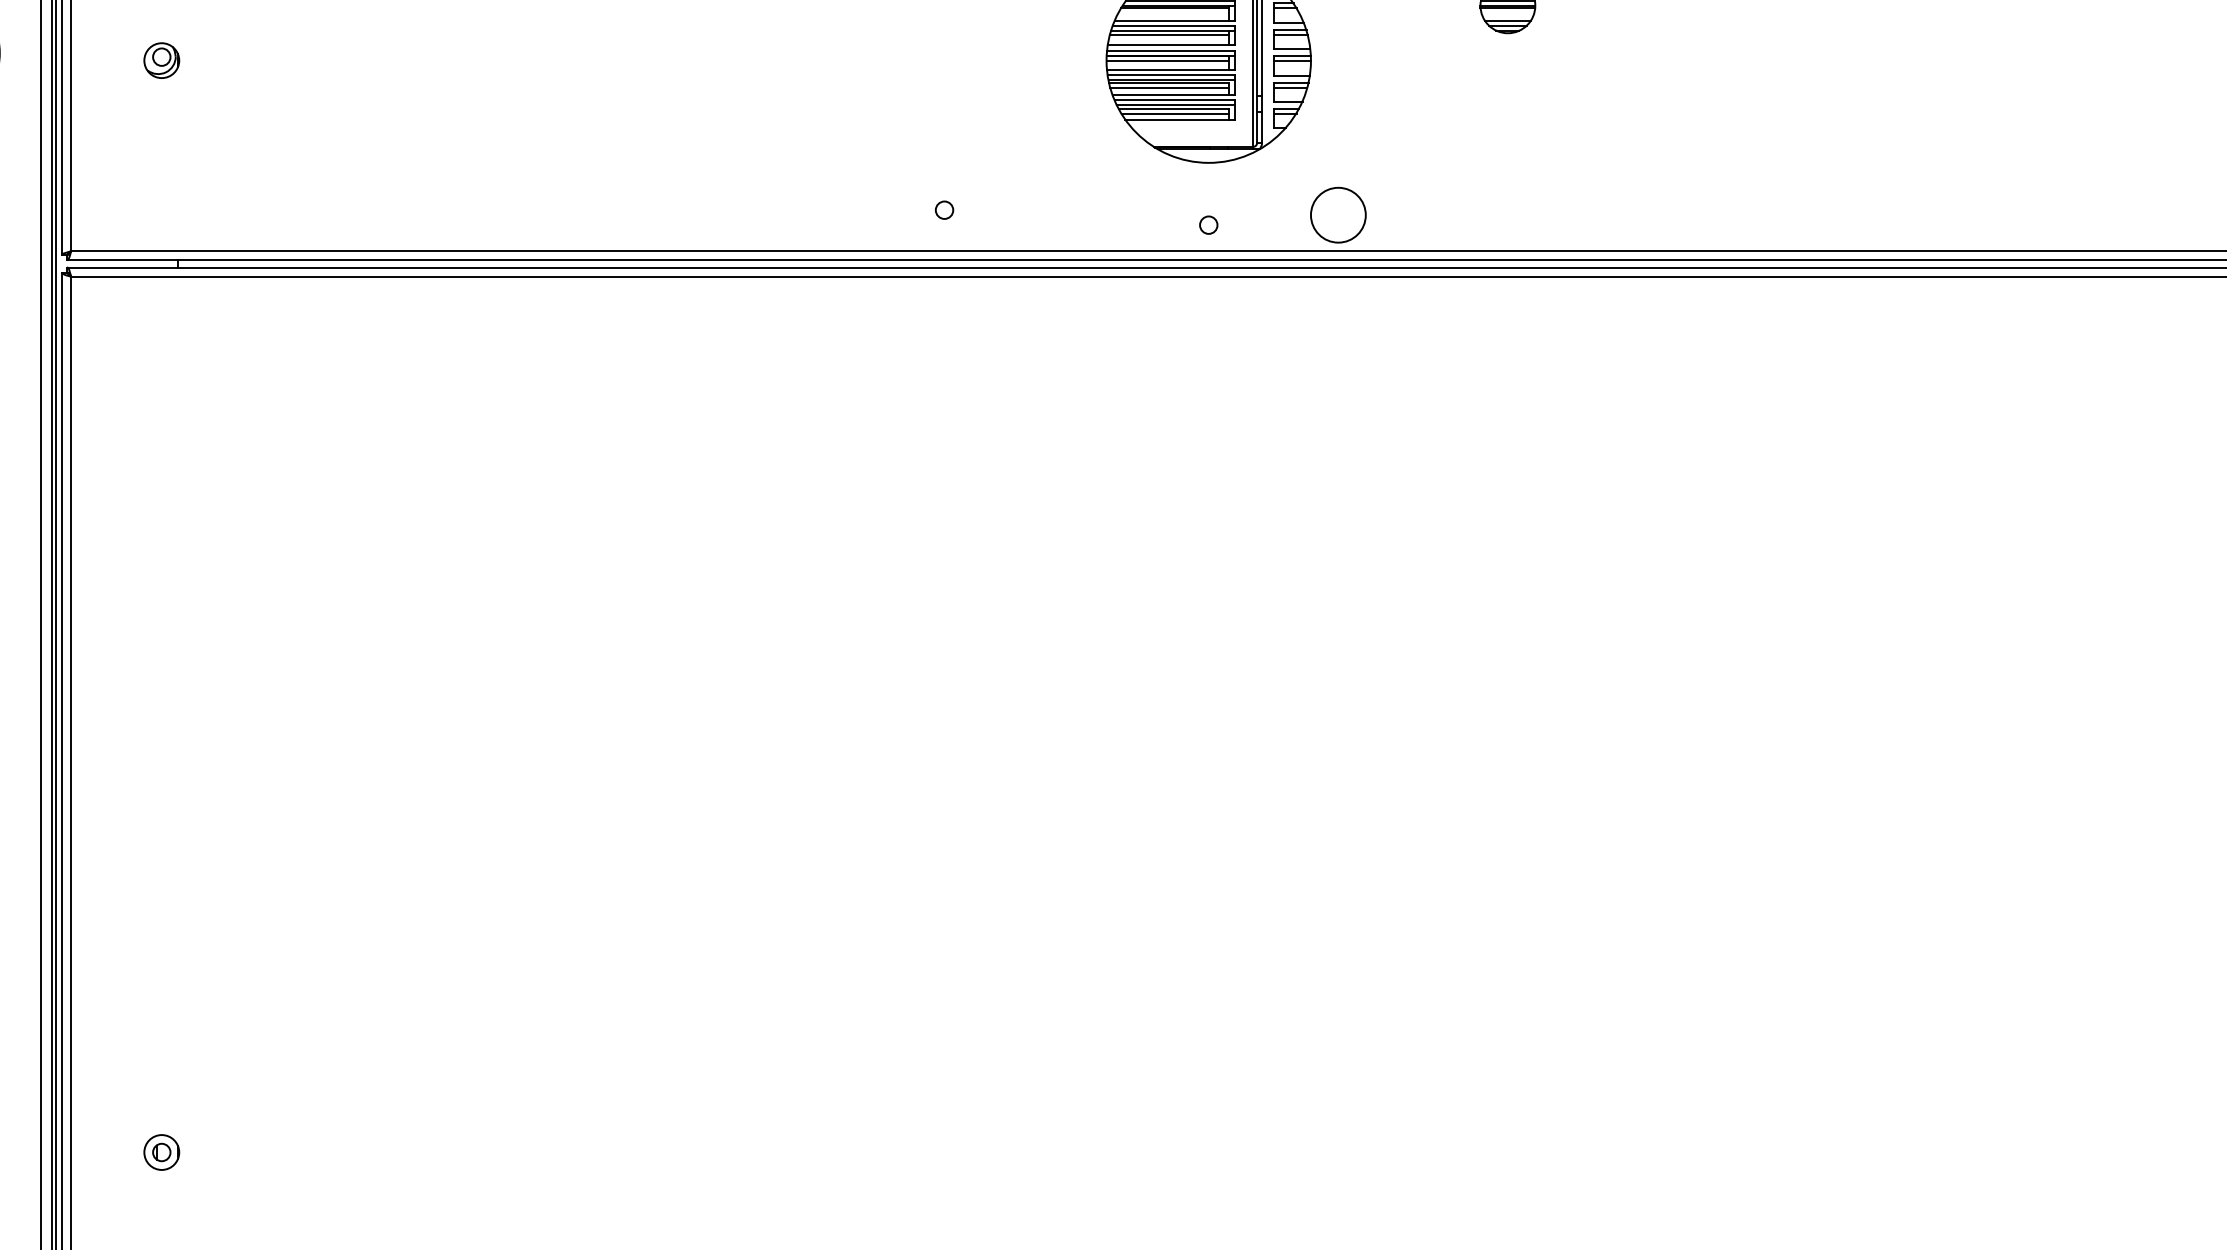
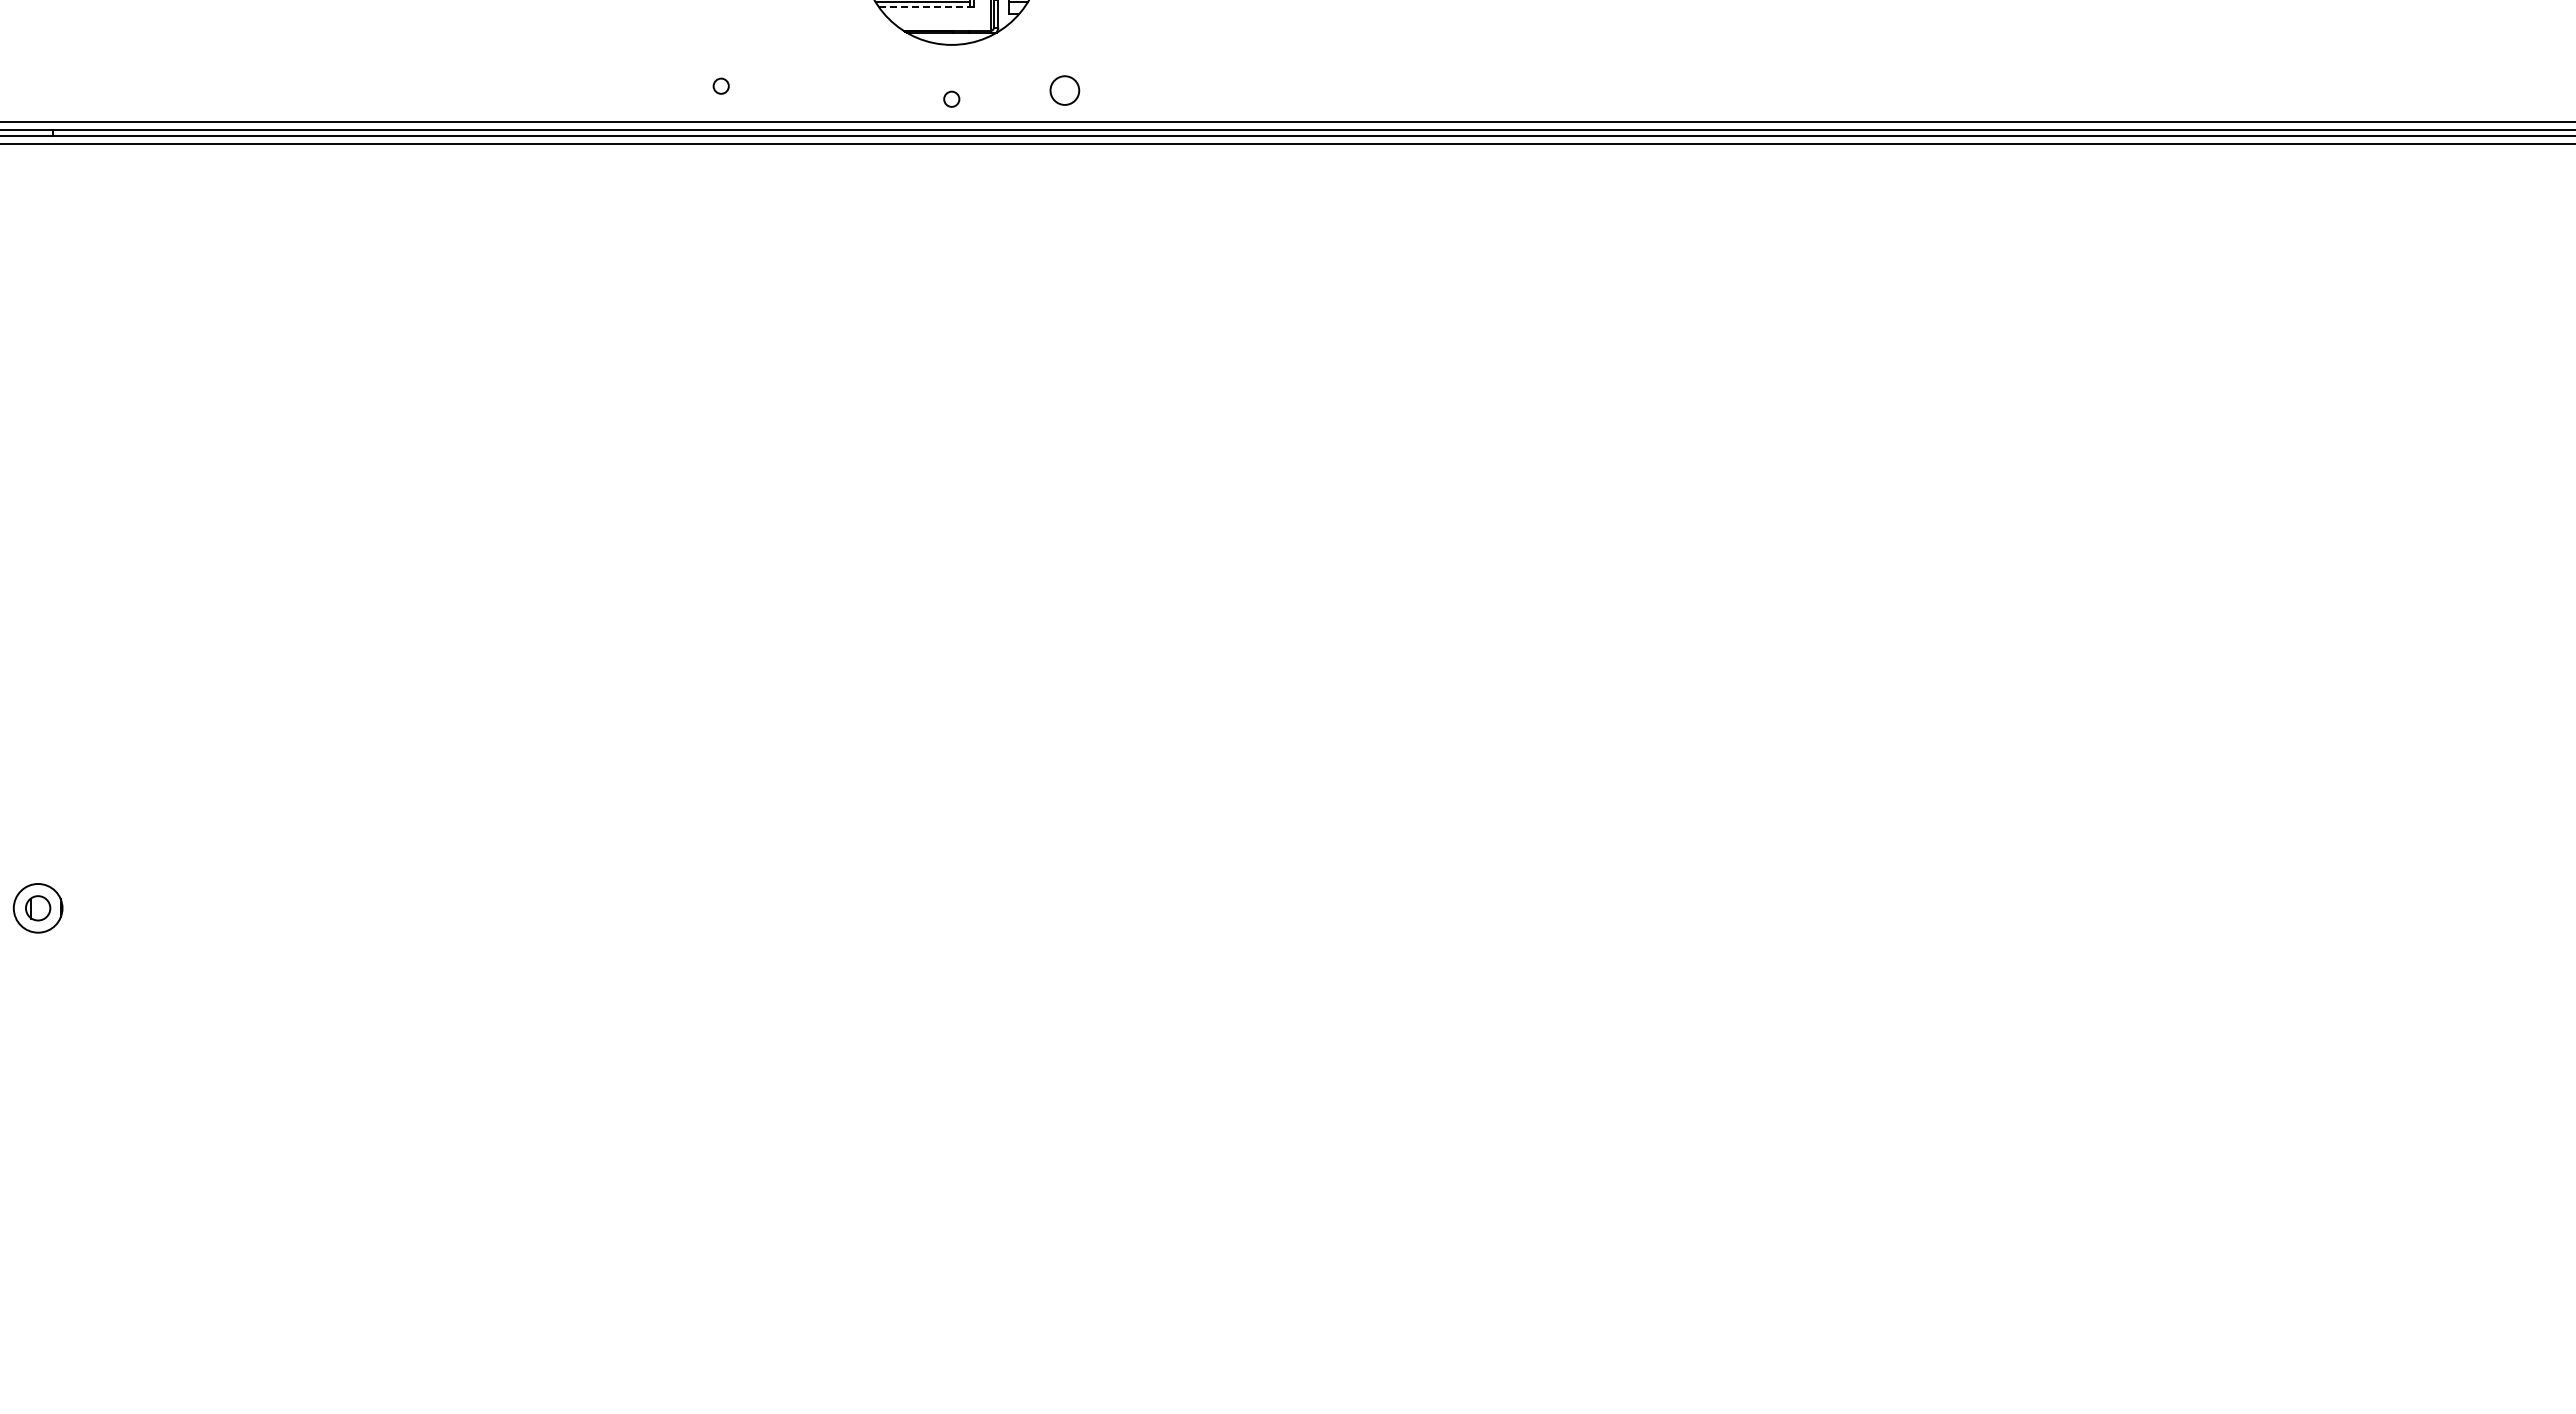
line: (1179, 119) -> (926, 7), solid -> dashed
circle: (1337, 215) -> (1064, 90), size x0.6
part: (162, 1152) -> (38, 908), size x1.6

